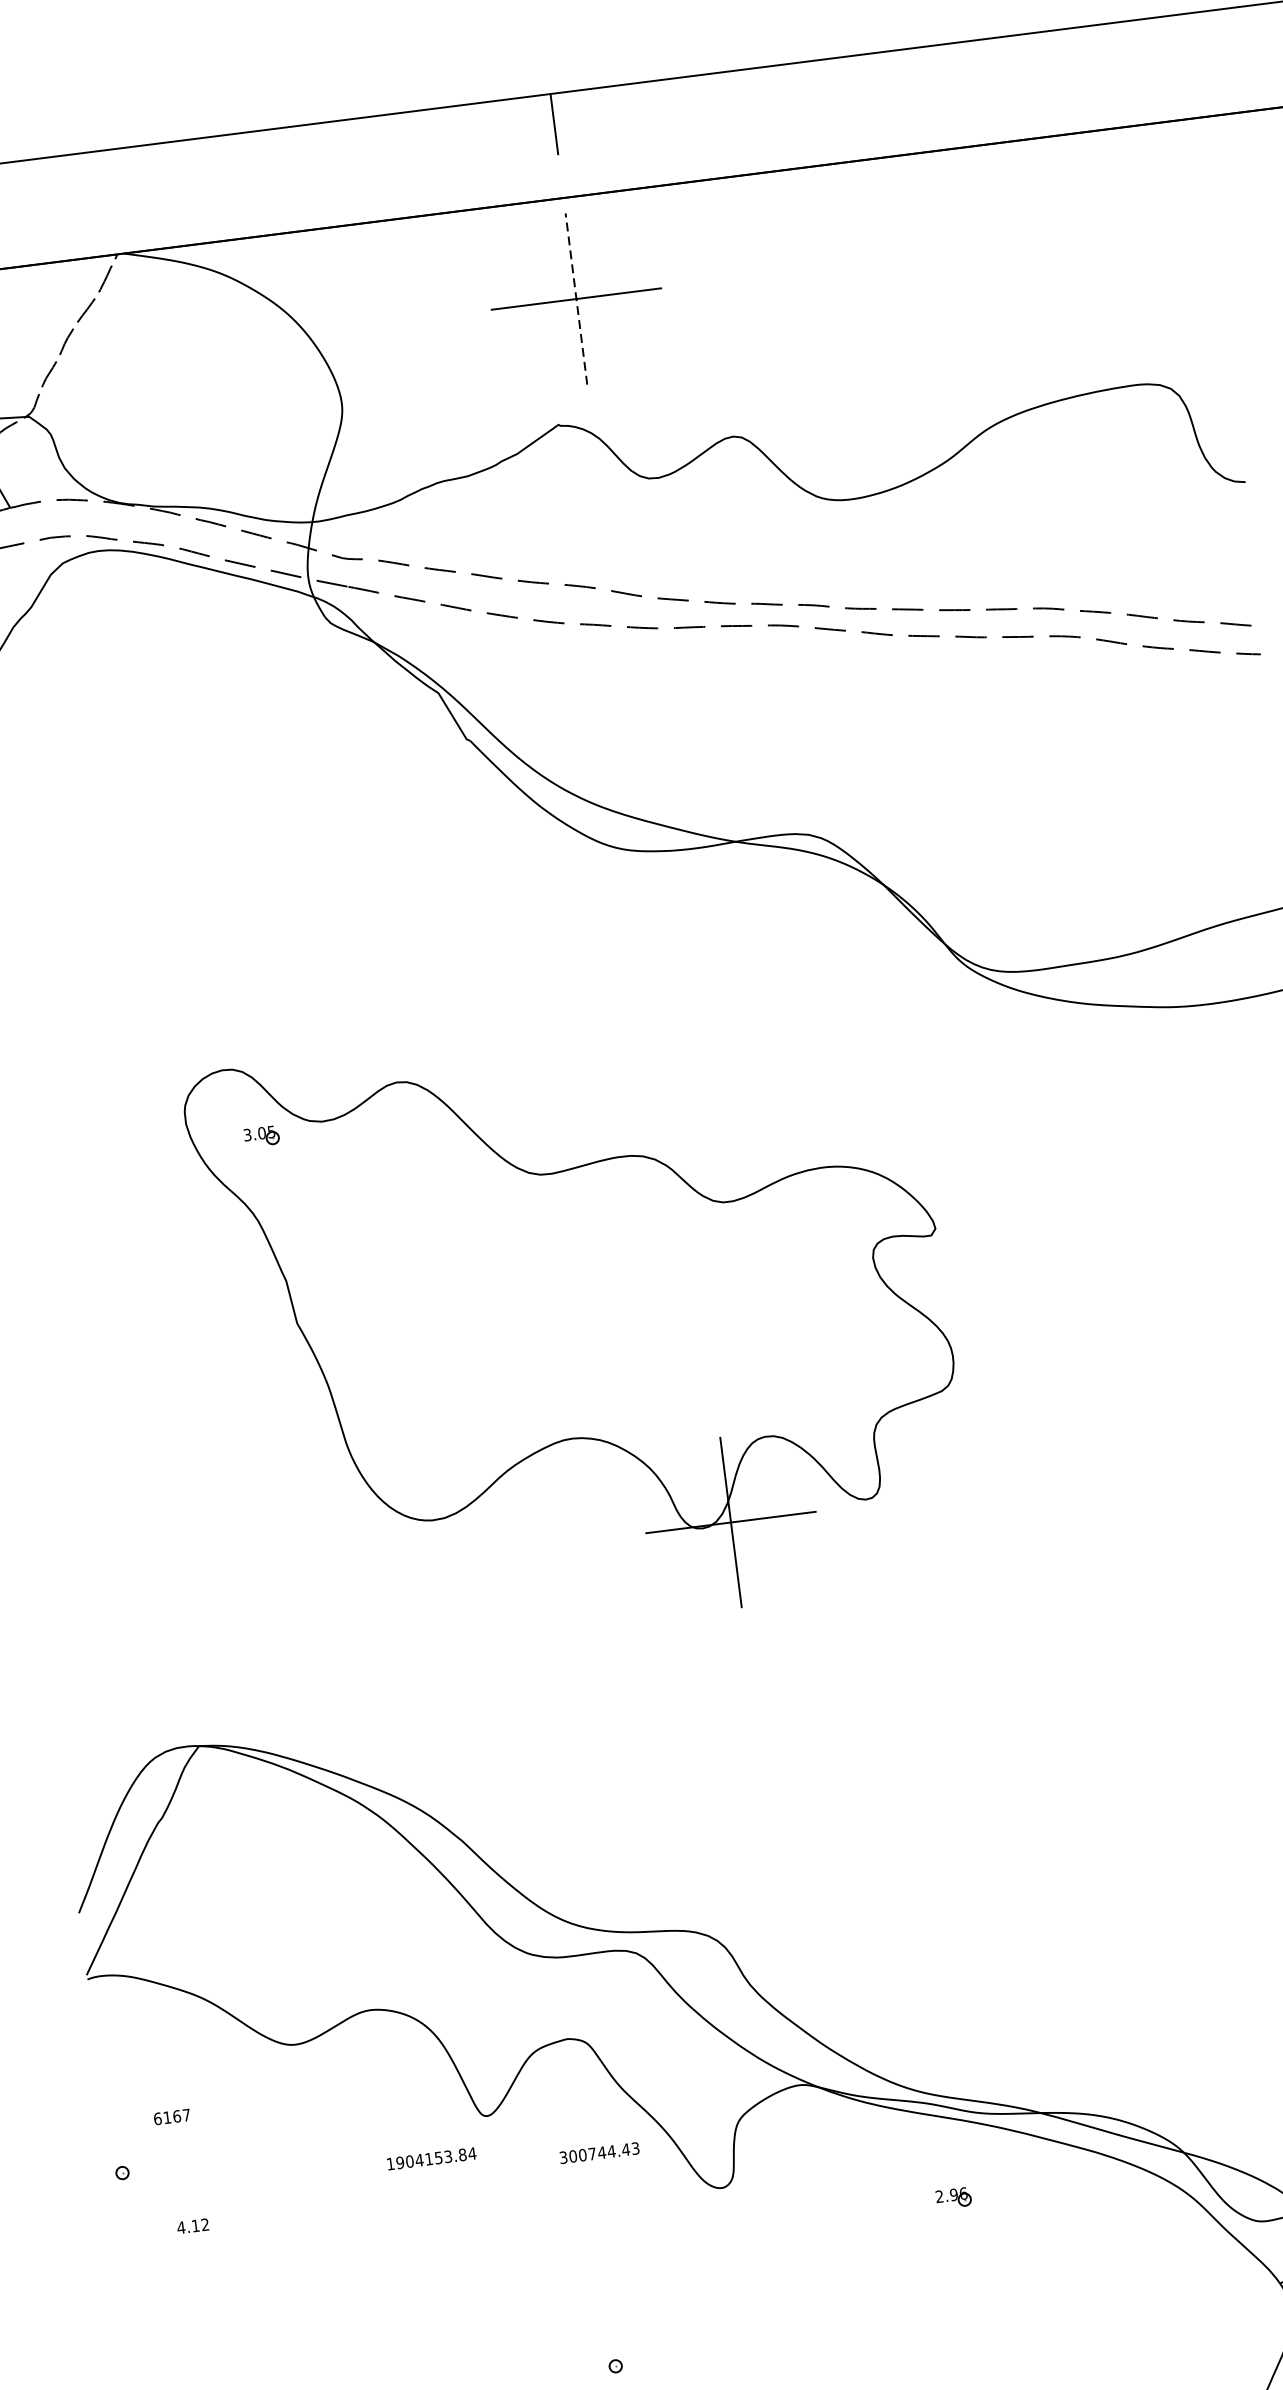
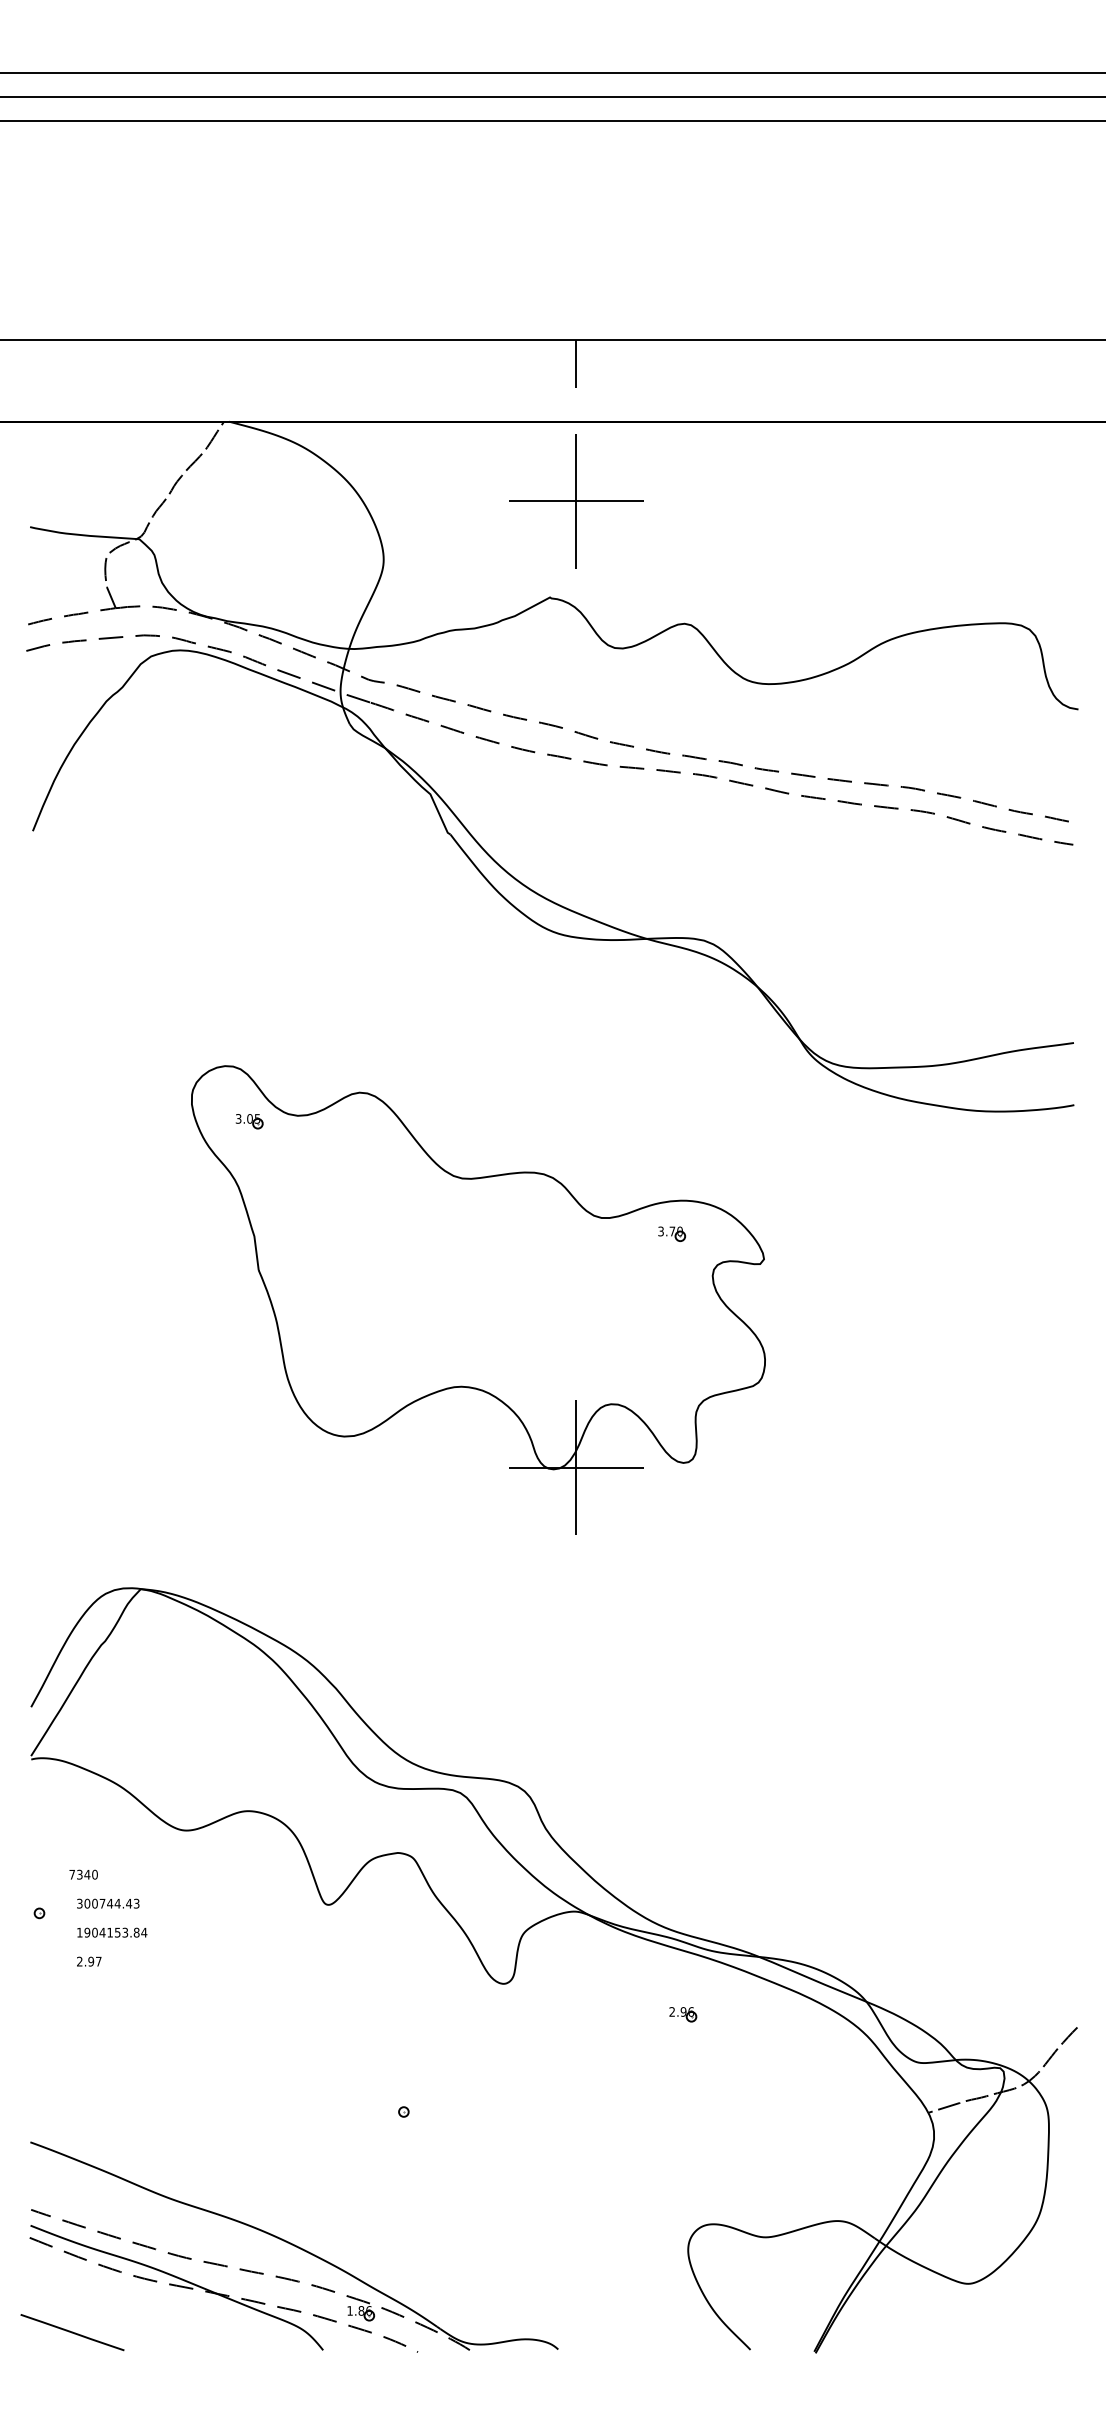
line: (576, 299) -> (576, 501), dashed -> solid
part: (815, 1210) -> (672, 1233), added
text: (172, 2116) -> (83, 1874), 6167 -> 7340
text: (599, 2152) -> (108, 1903), moved
text: (432, 2158) -> (112, 1932), moved
text: (192, 2226) -> (88, 1961), 4.12 -> 2.97

